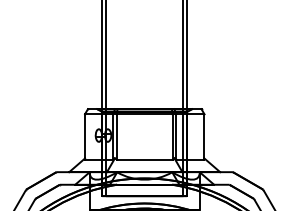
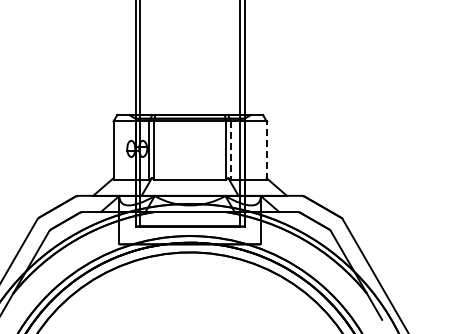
line: (204, 136) -> (266, 150), solid -> dashed
line: (176, 137) -> (230, 151), solid -> dashed

